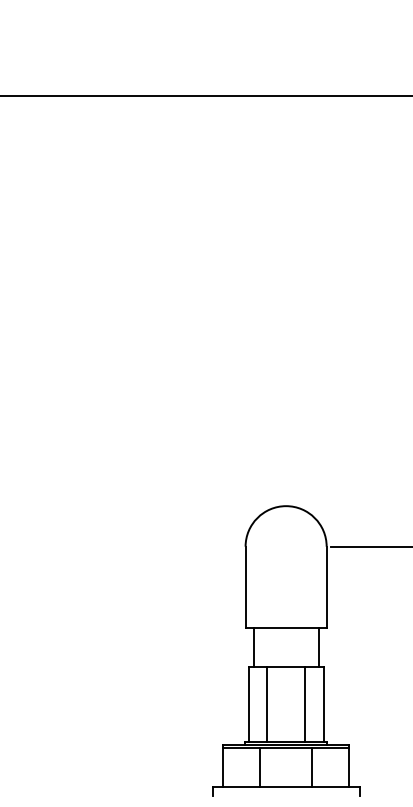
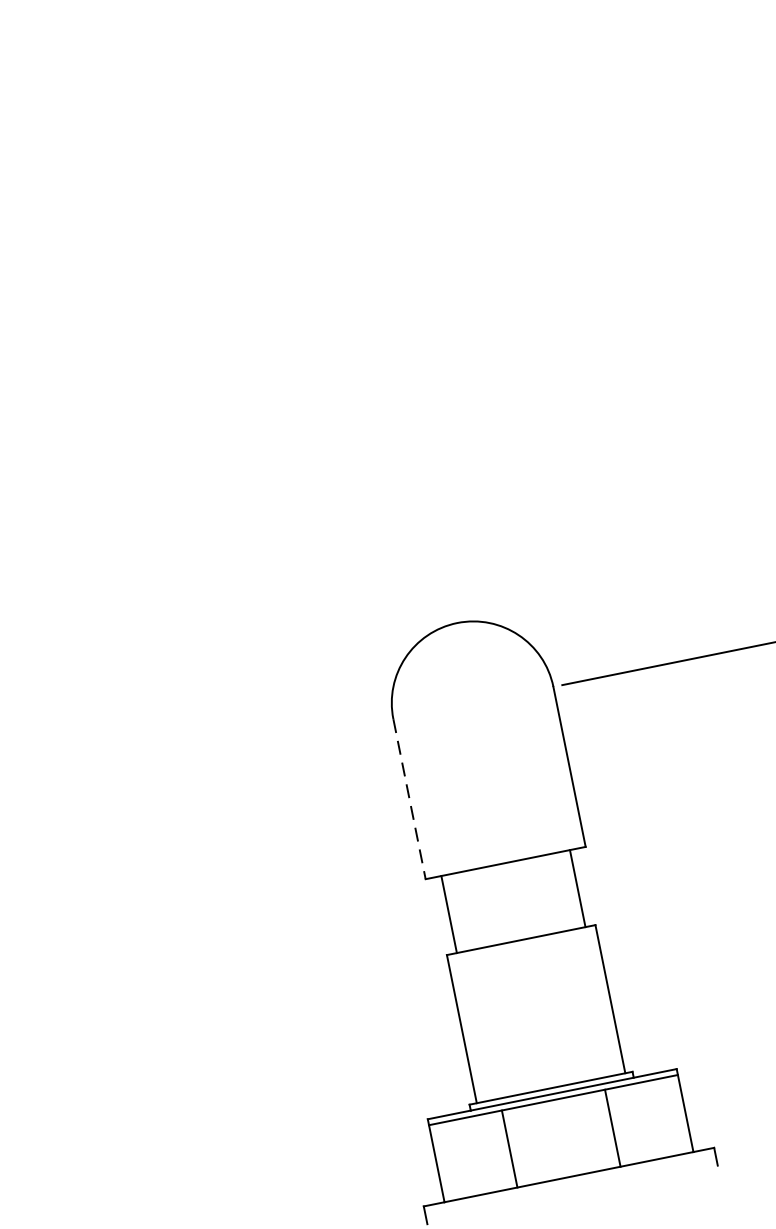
line: (245, 587) -> (409, 799), solid -> dashed
line: (267, 703) -> (499, 1019), removed
line: (304, 703) -> (572, 1005), removed

